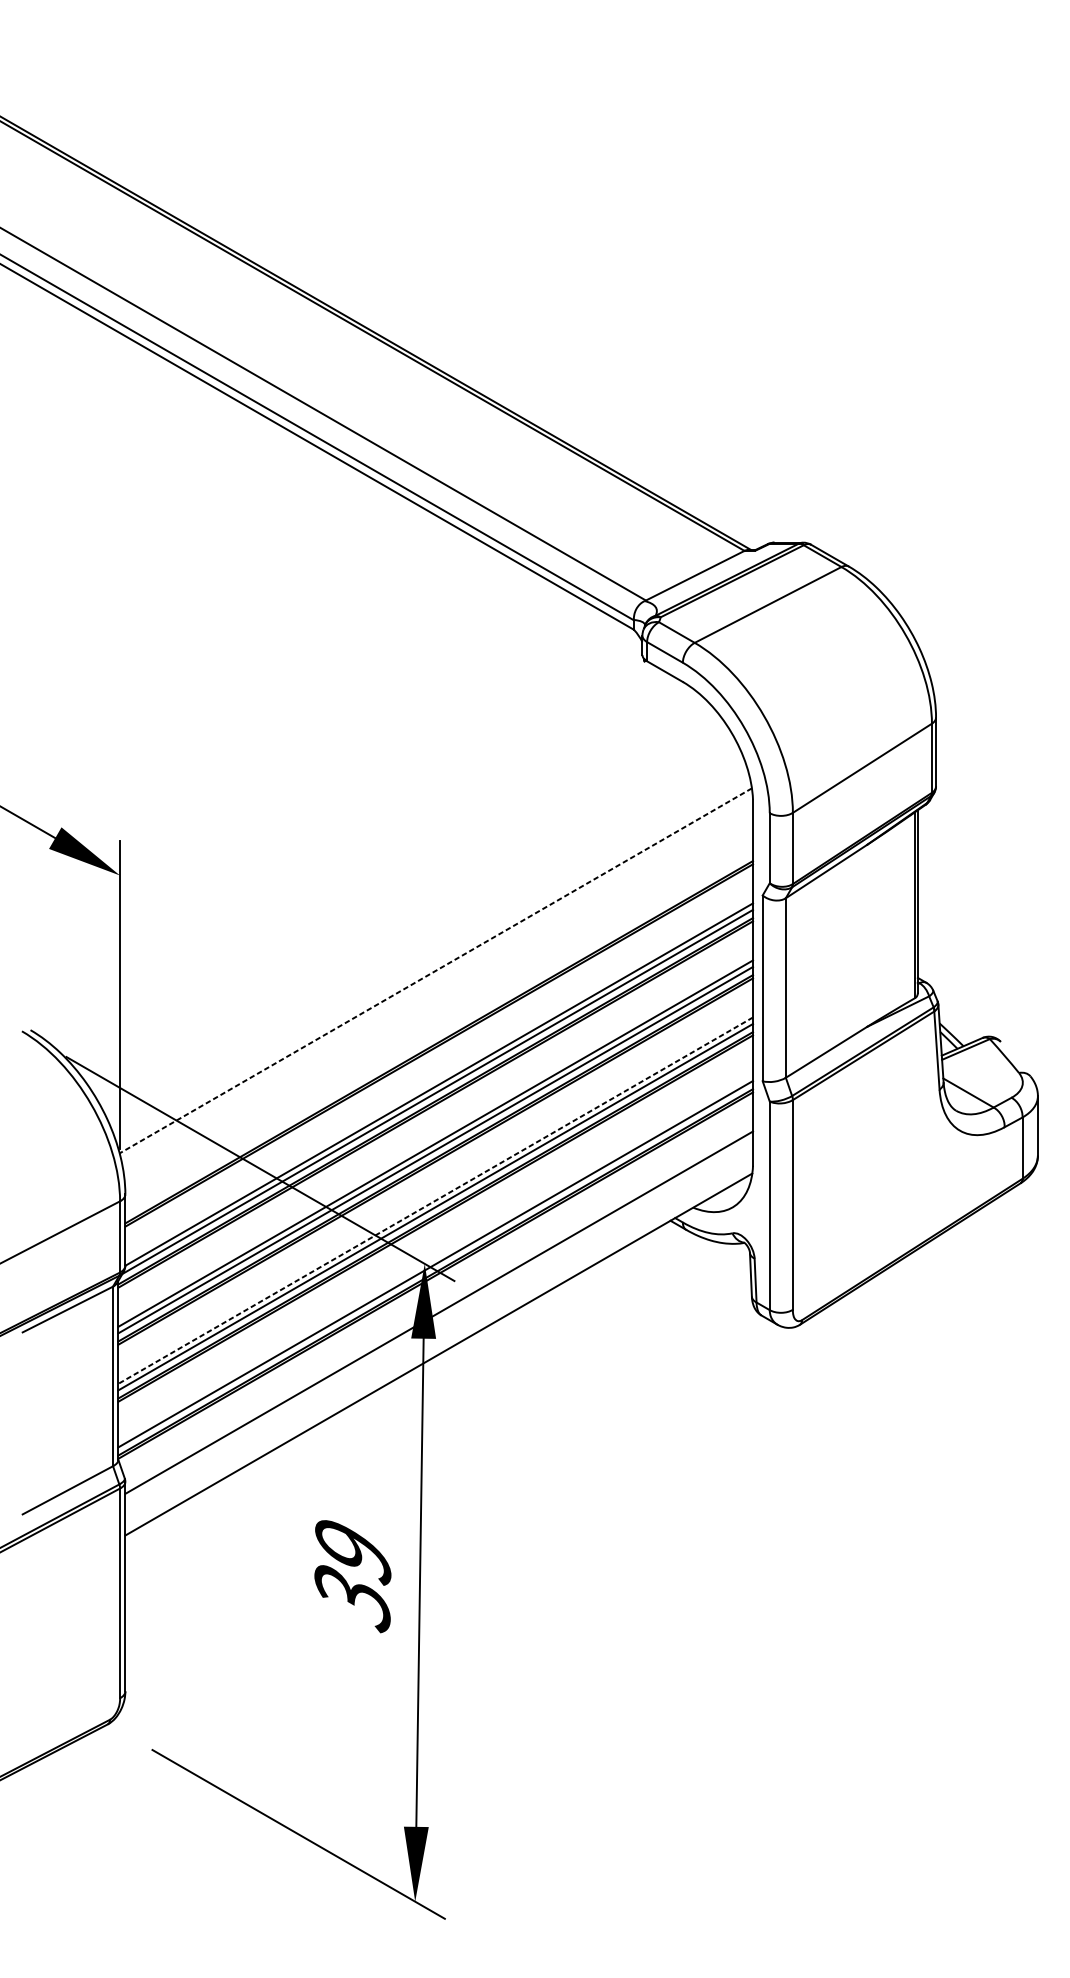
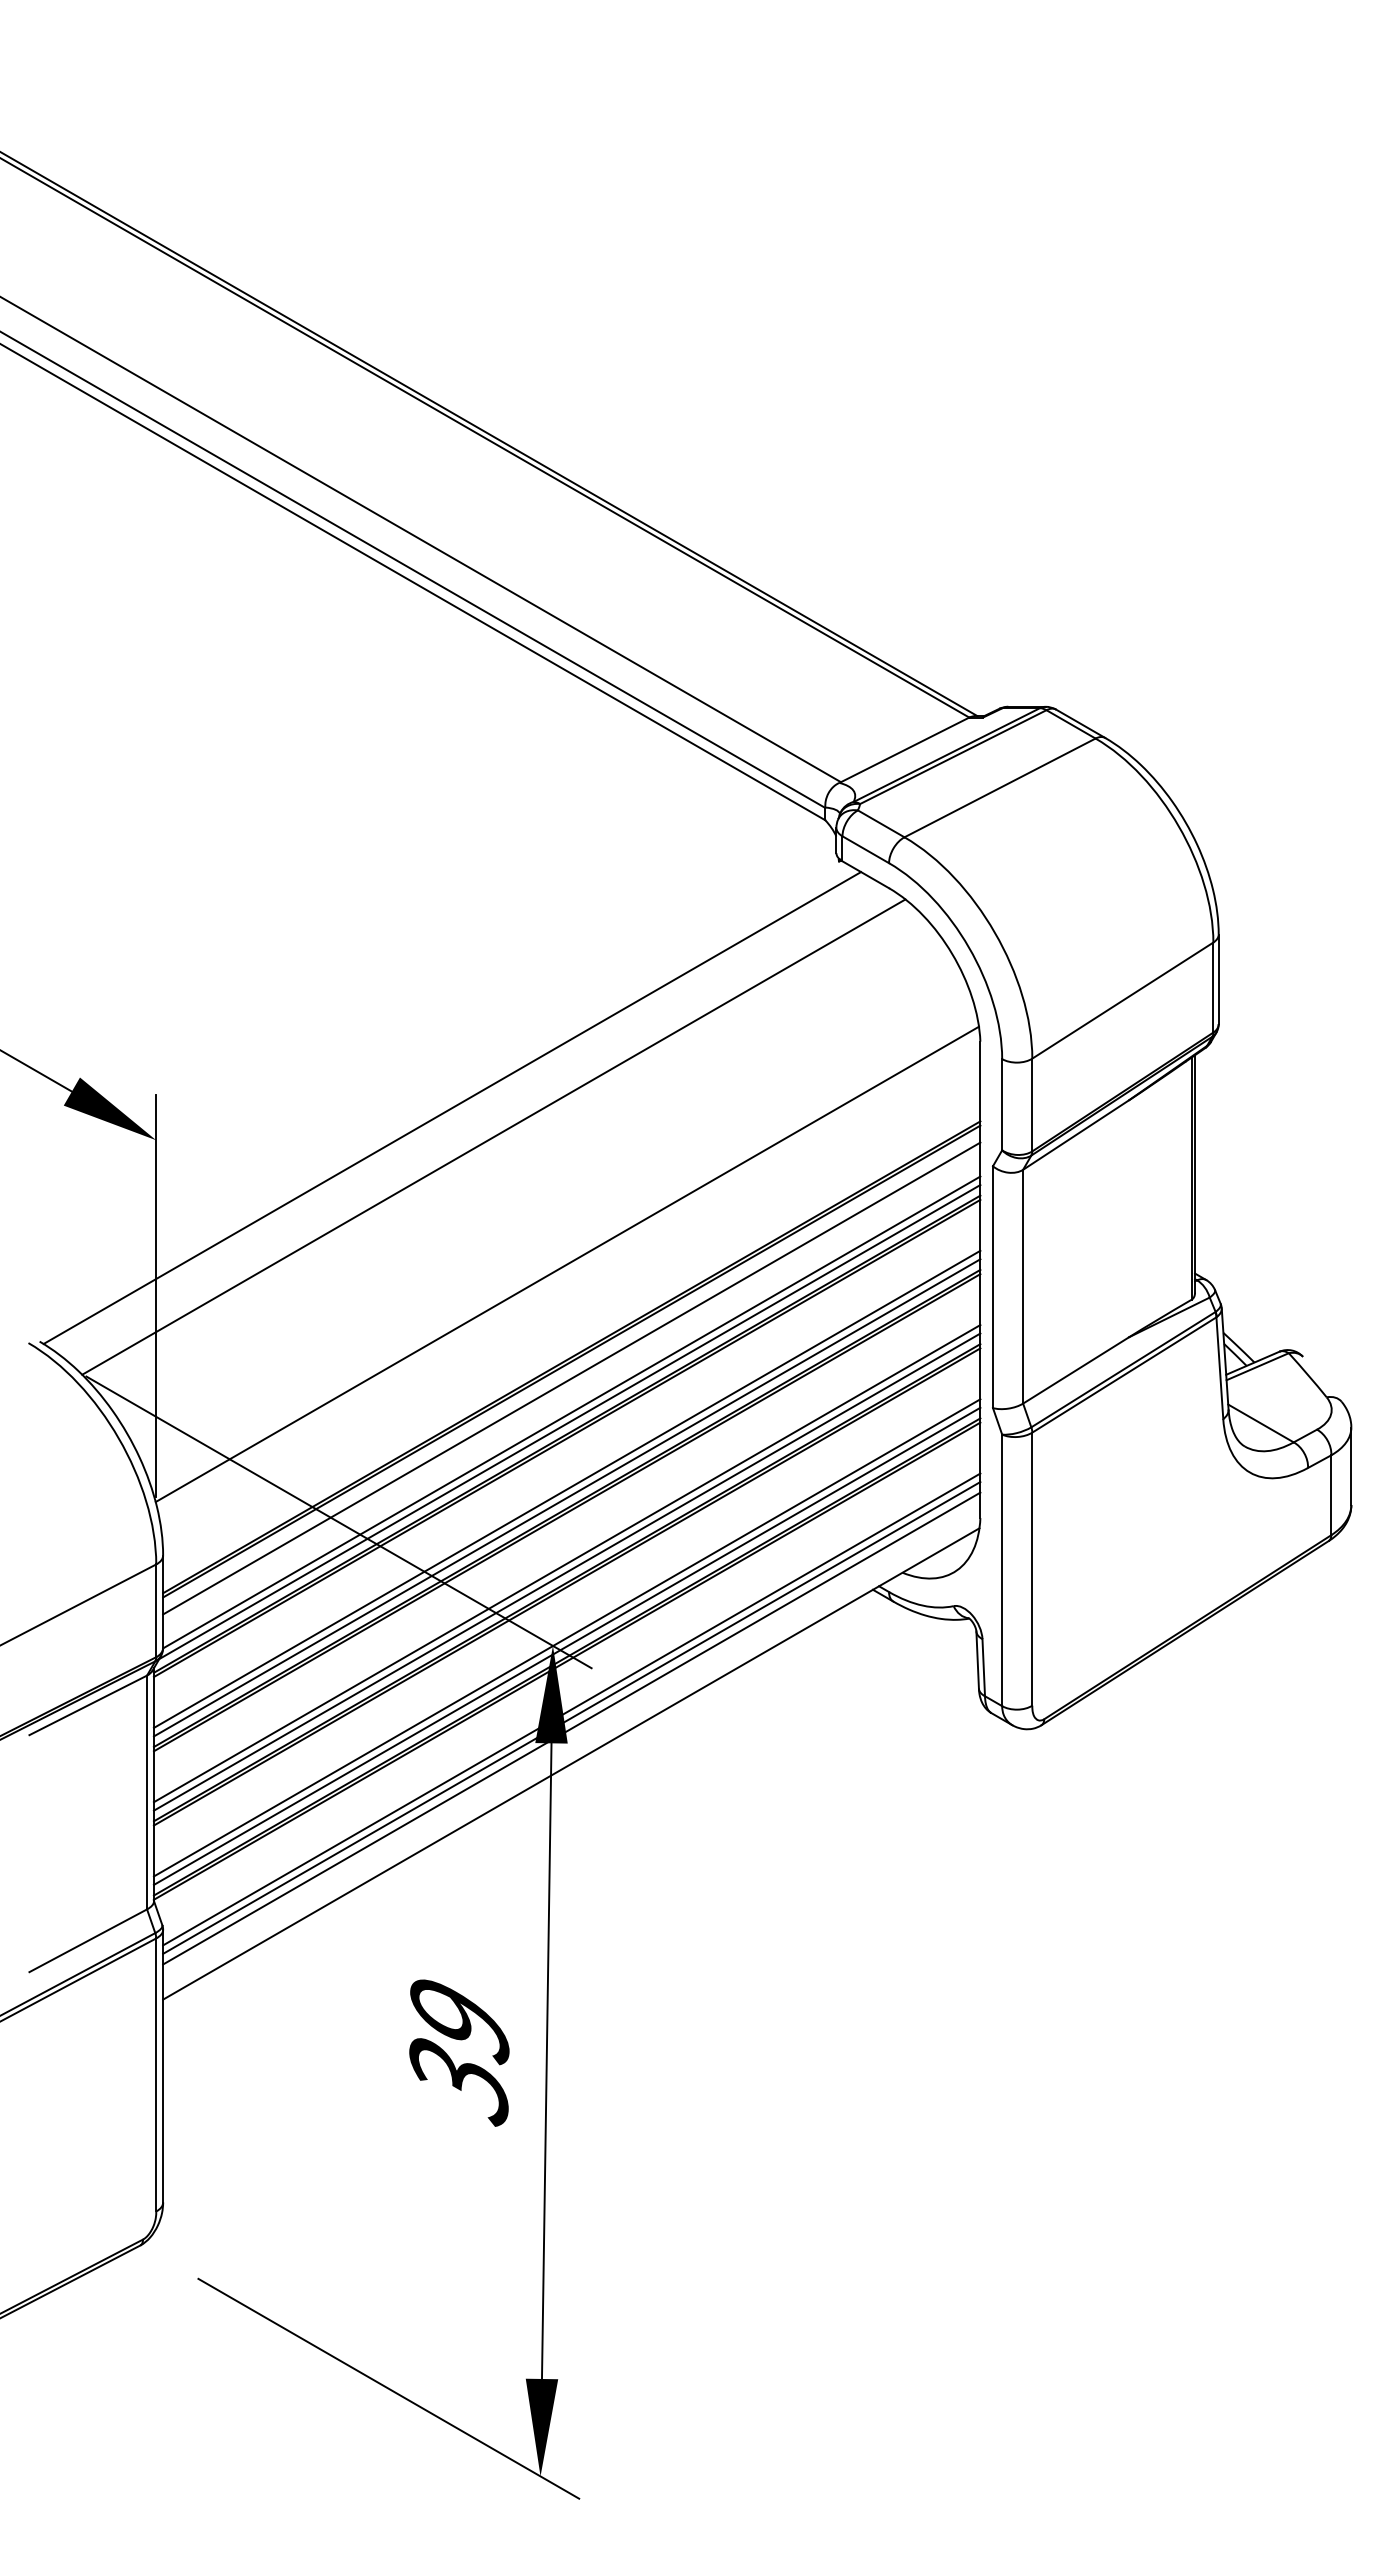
line: (347, 851) -> (452, 1108), added
line: (379, 872) -> (493, 1136), added
line: (435, 970) -> (566, 1264), dashed -> solid
line: (439, 1058) -> (571, 1378), added
line: (435, 1200) -> (566, 1563), dashed -> solid
line: (435, 1257) -> (566, 1637), added
line: (439, 1318) -> (571, 1717), added
line: (439, 1327) -> (571, 1728), added

